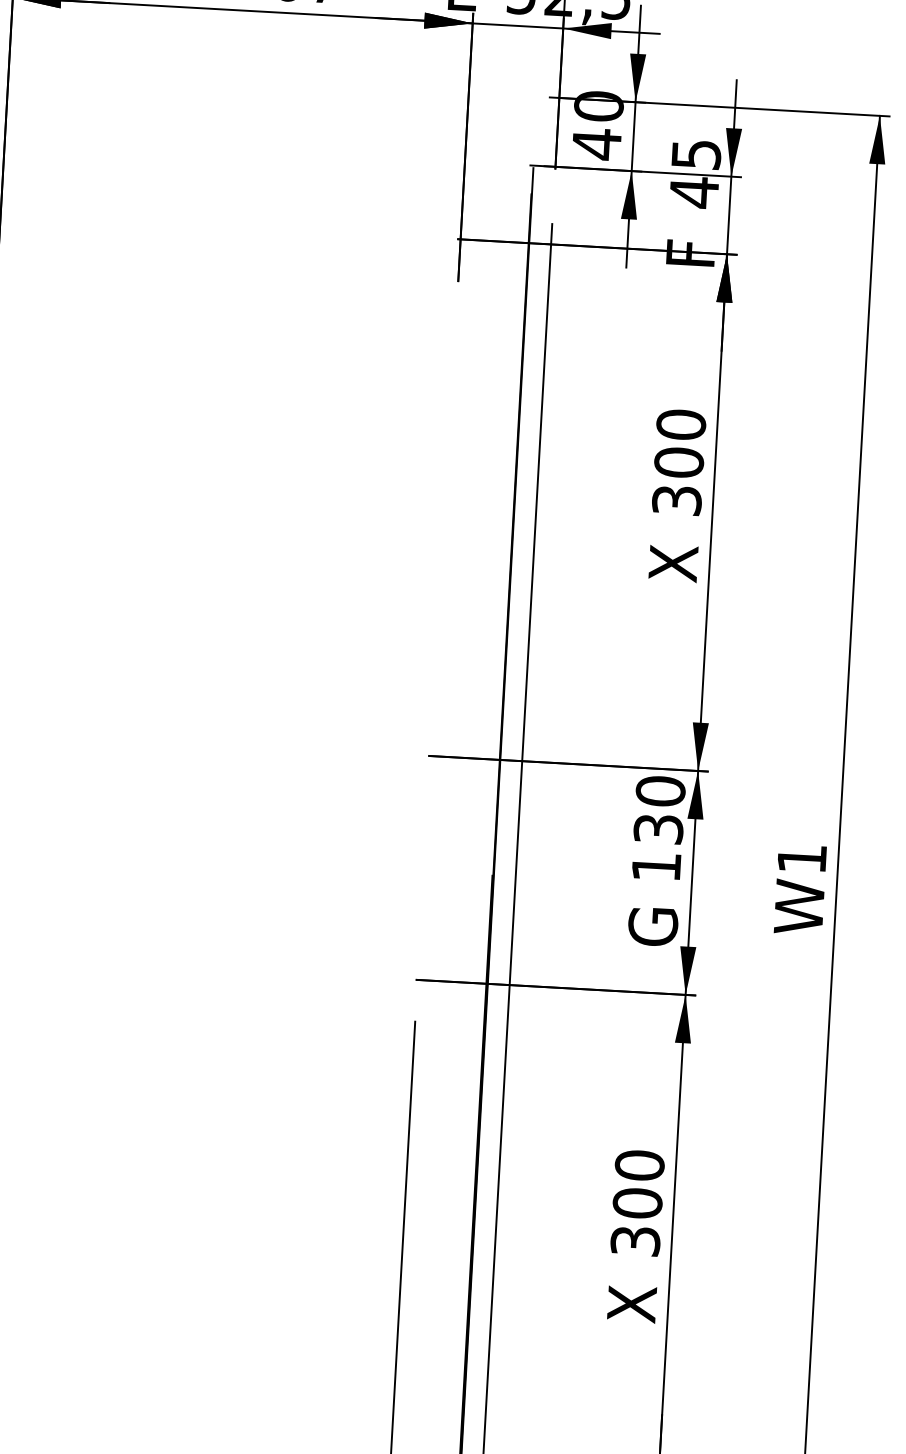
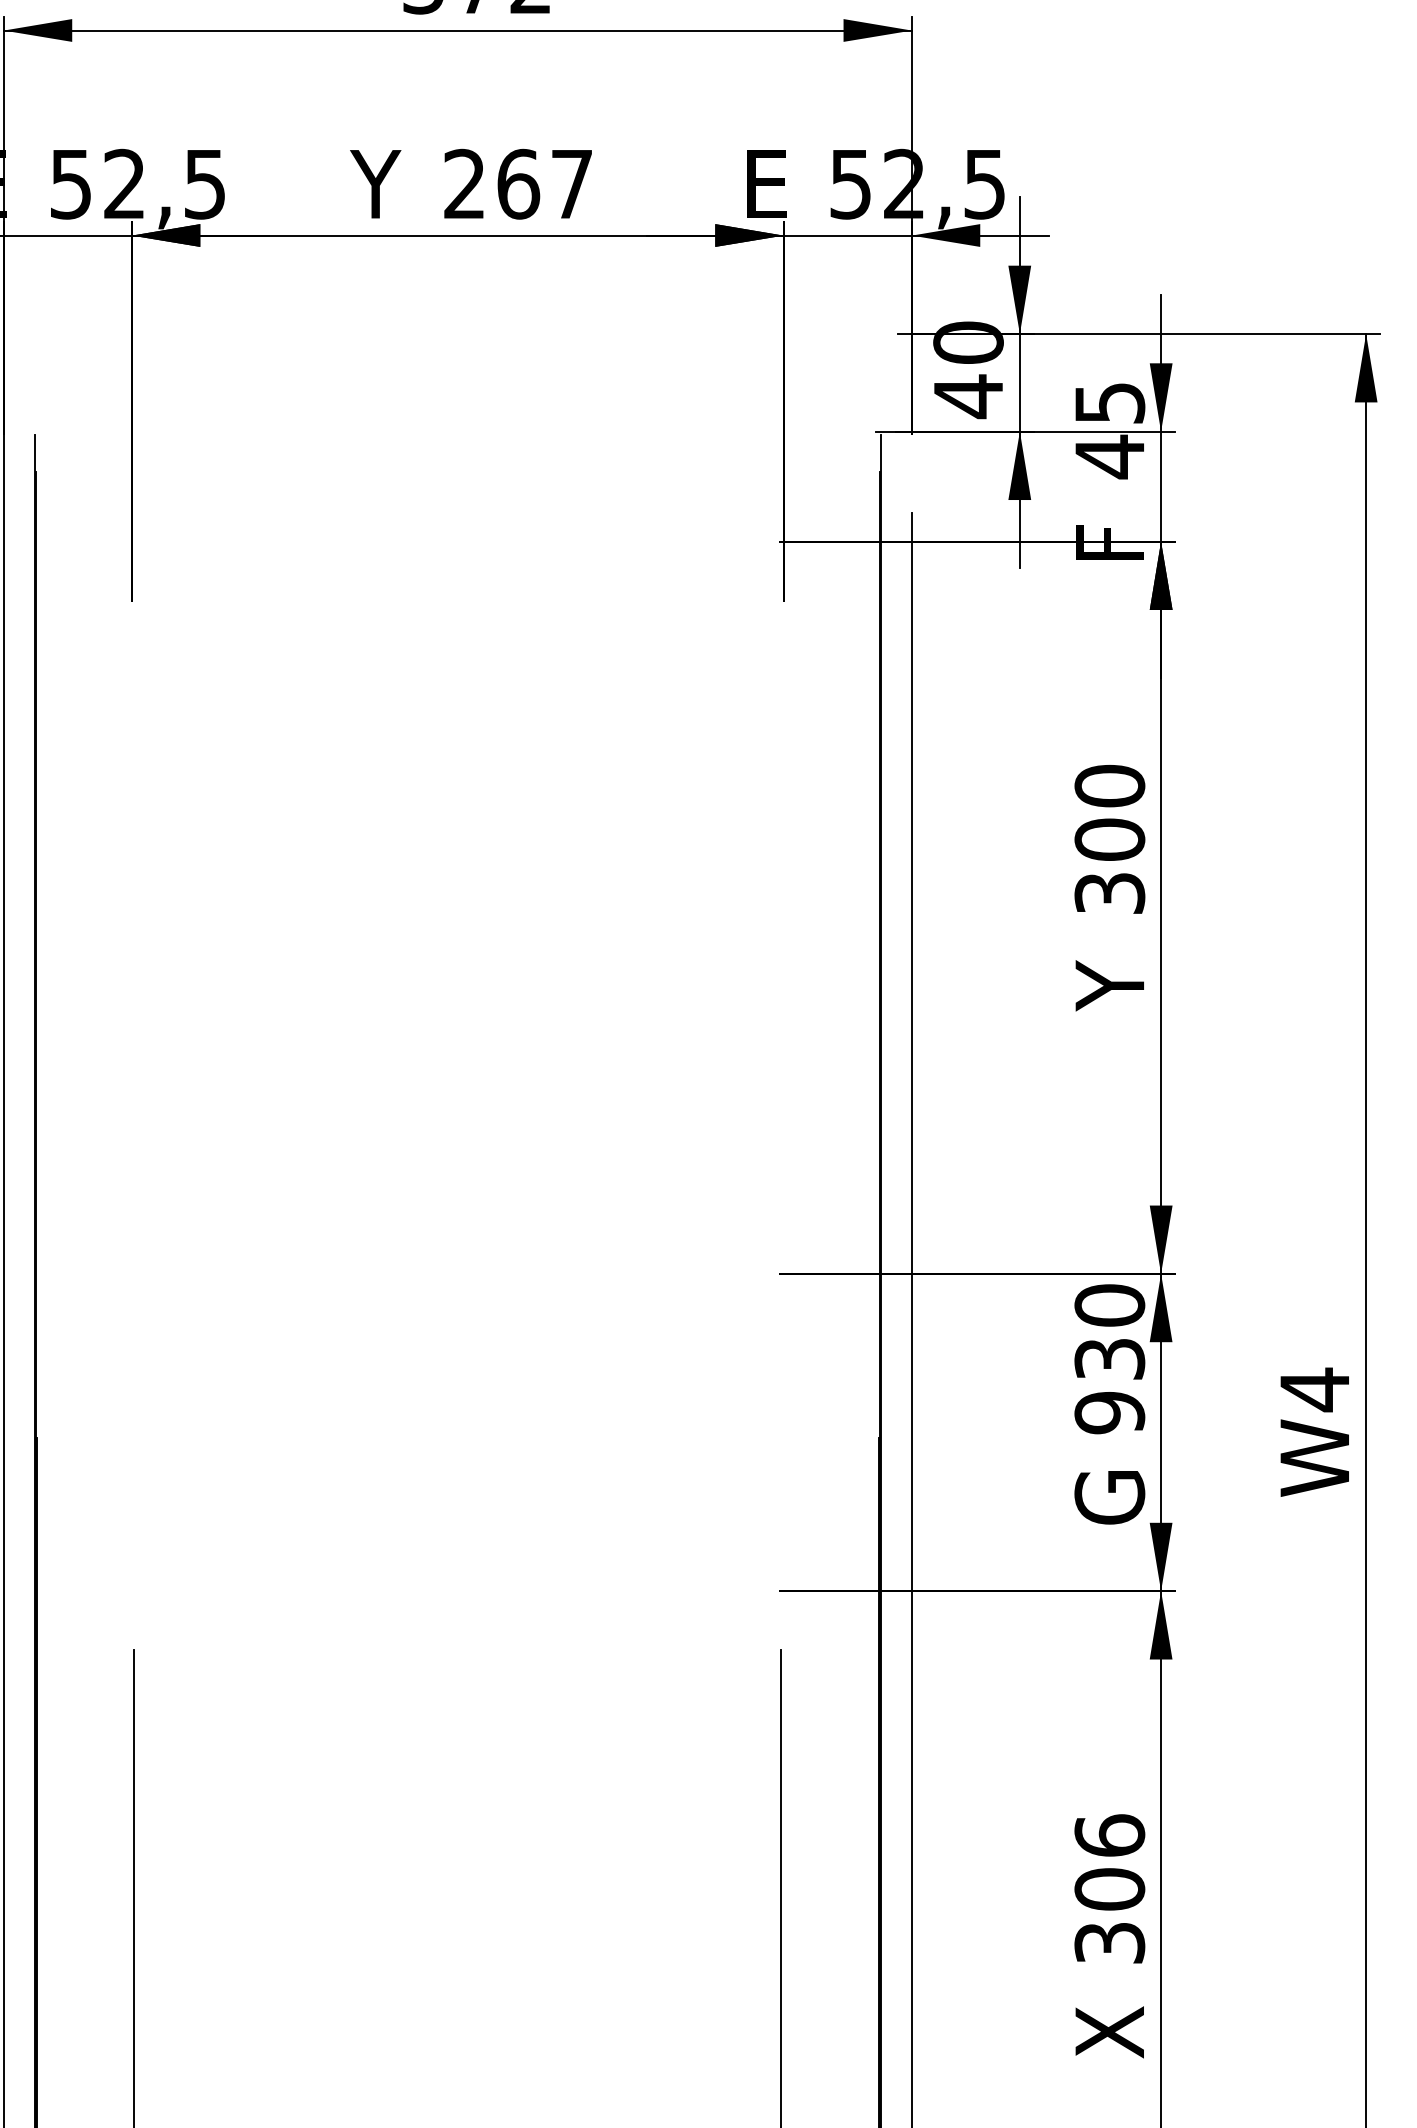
text: (673, 564) -> (1109, 983), X -> Y
text: (801, 858) -> (1314, 1389), W1 -> W4
text: (656, 867) -> (1109, 1413), 130 -> 930
text: (639, 1165) -> (1109, 1835), 300 -> 306

